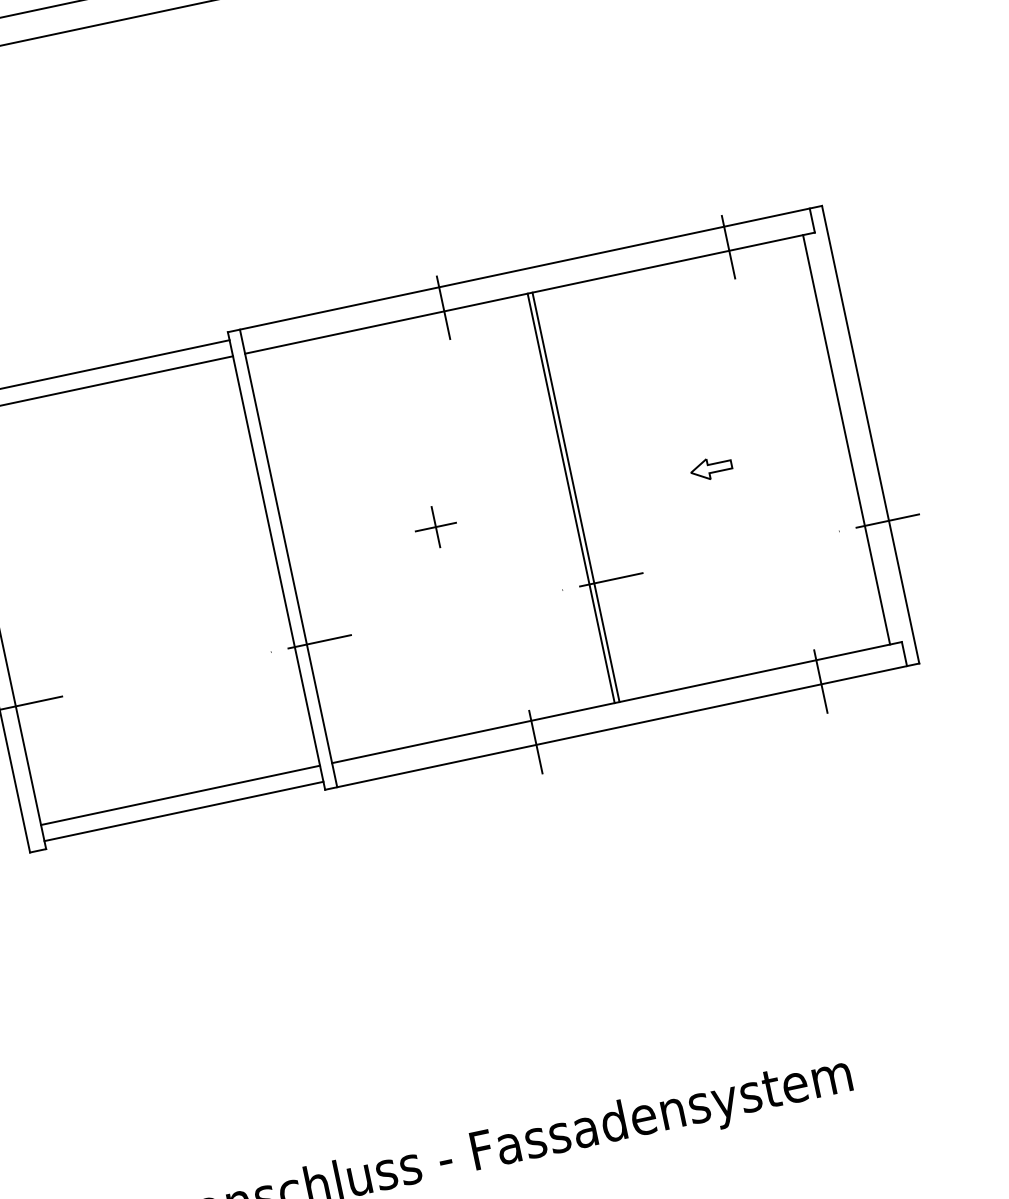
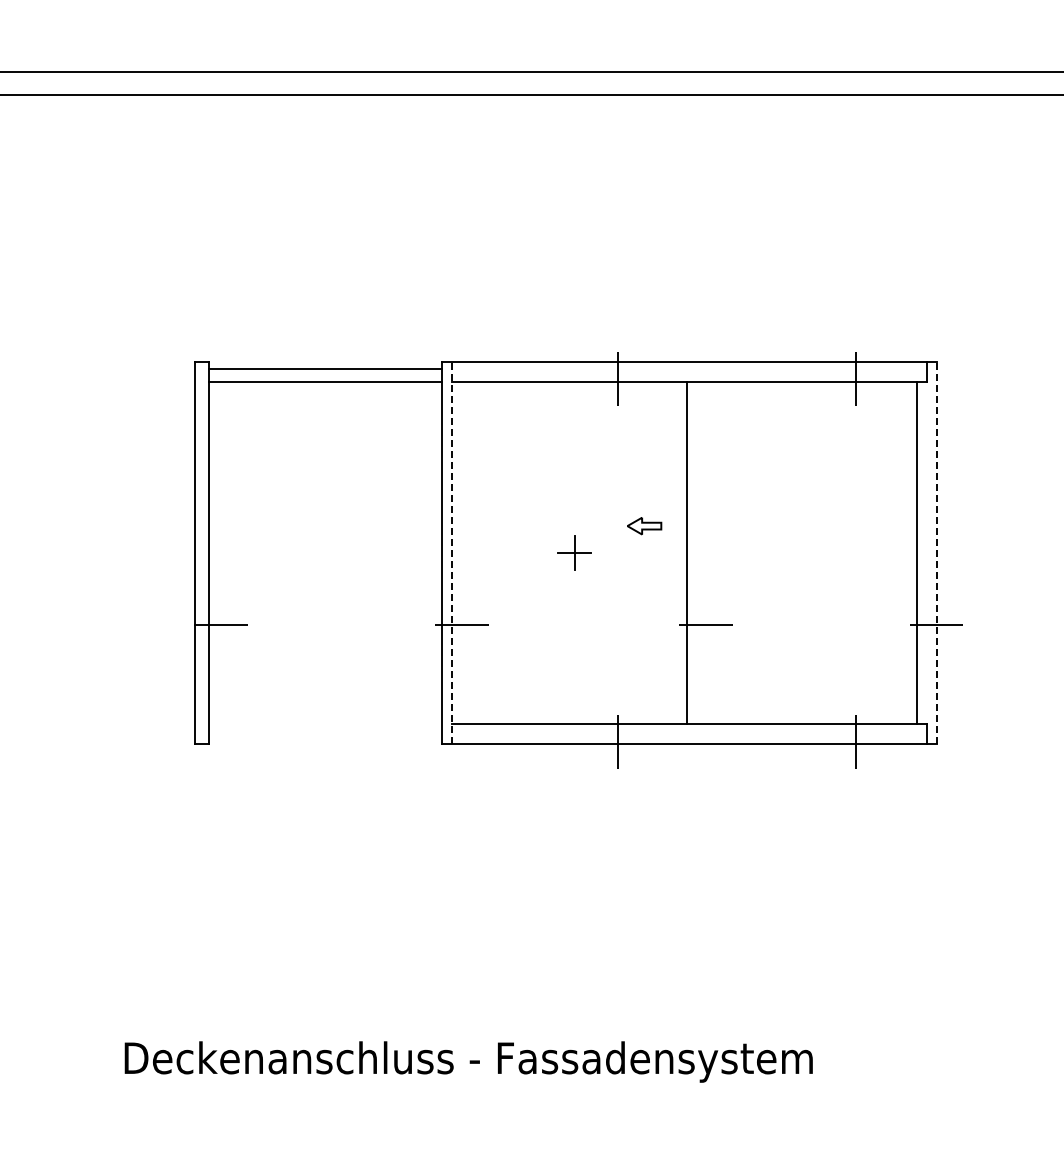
line: (870, 435) -> (937, 553), solid -> dashed
part: (711, 469) -> (644, 526), moved
line: (575, 496) -> (691, 552), removed
line: (288, 558) -> (451, 553), solid -> dashed
line: (179, 794) -> (324, 723), removed
line: (183, 811) -> (324, 737), removed

